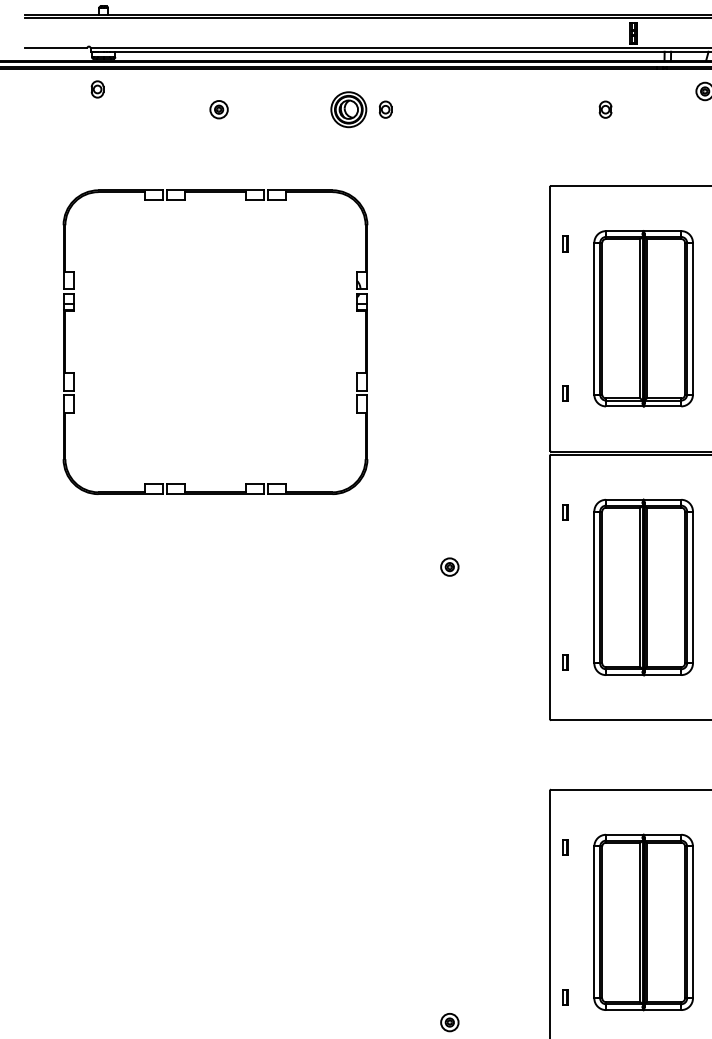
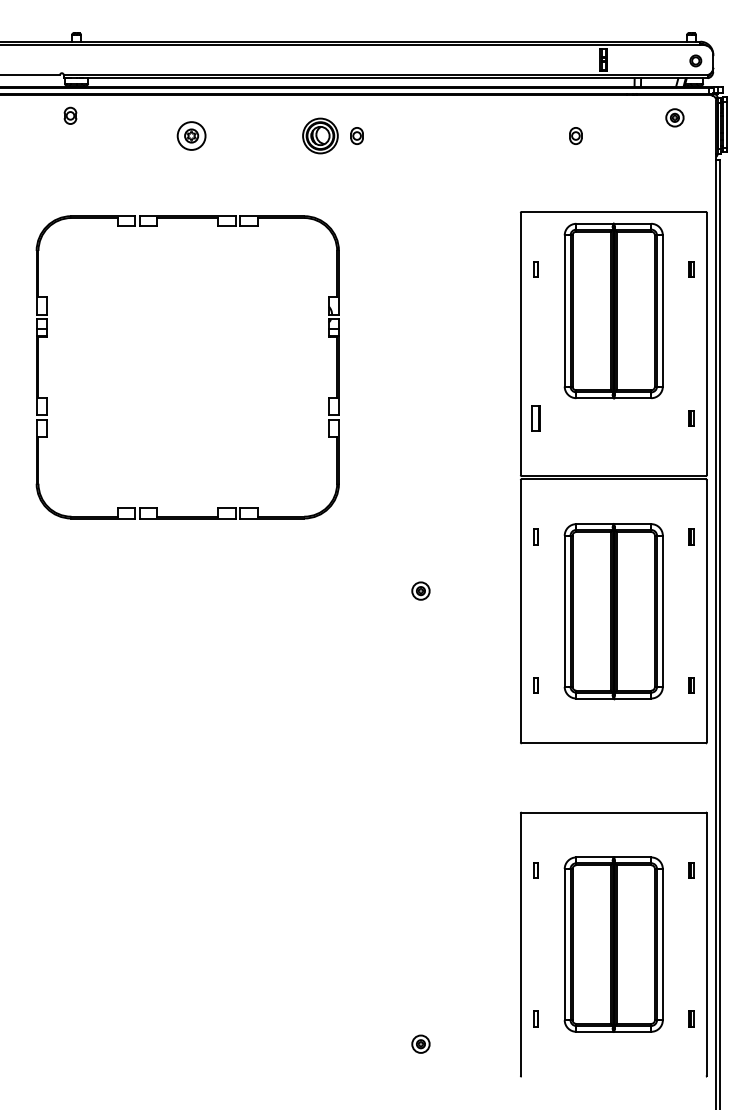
part: (218, 109) -> (190, 135), size x1.6
part: (643, 318) -> (613, 310), moved
part: (564, 393) -> (535, 418), size x1.6

